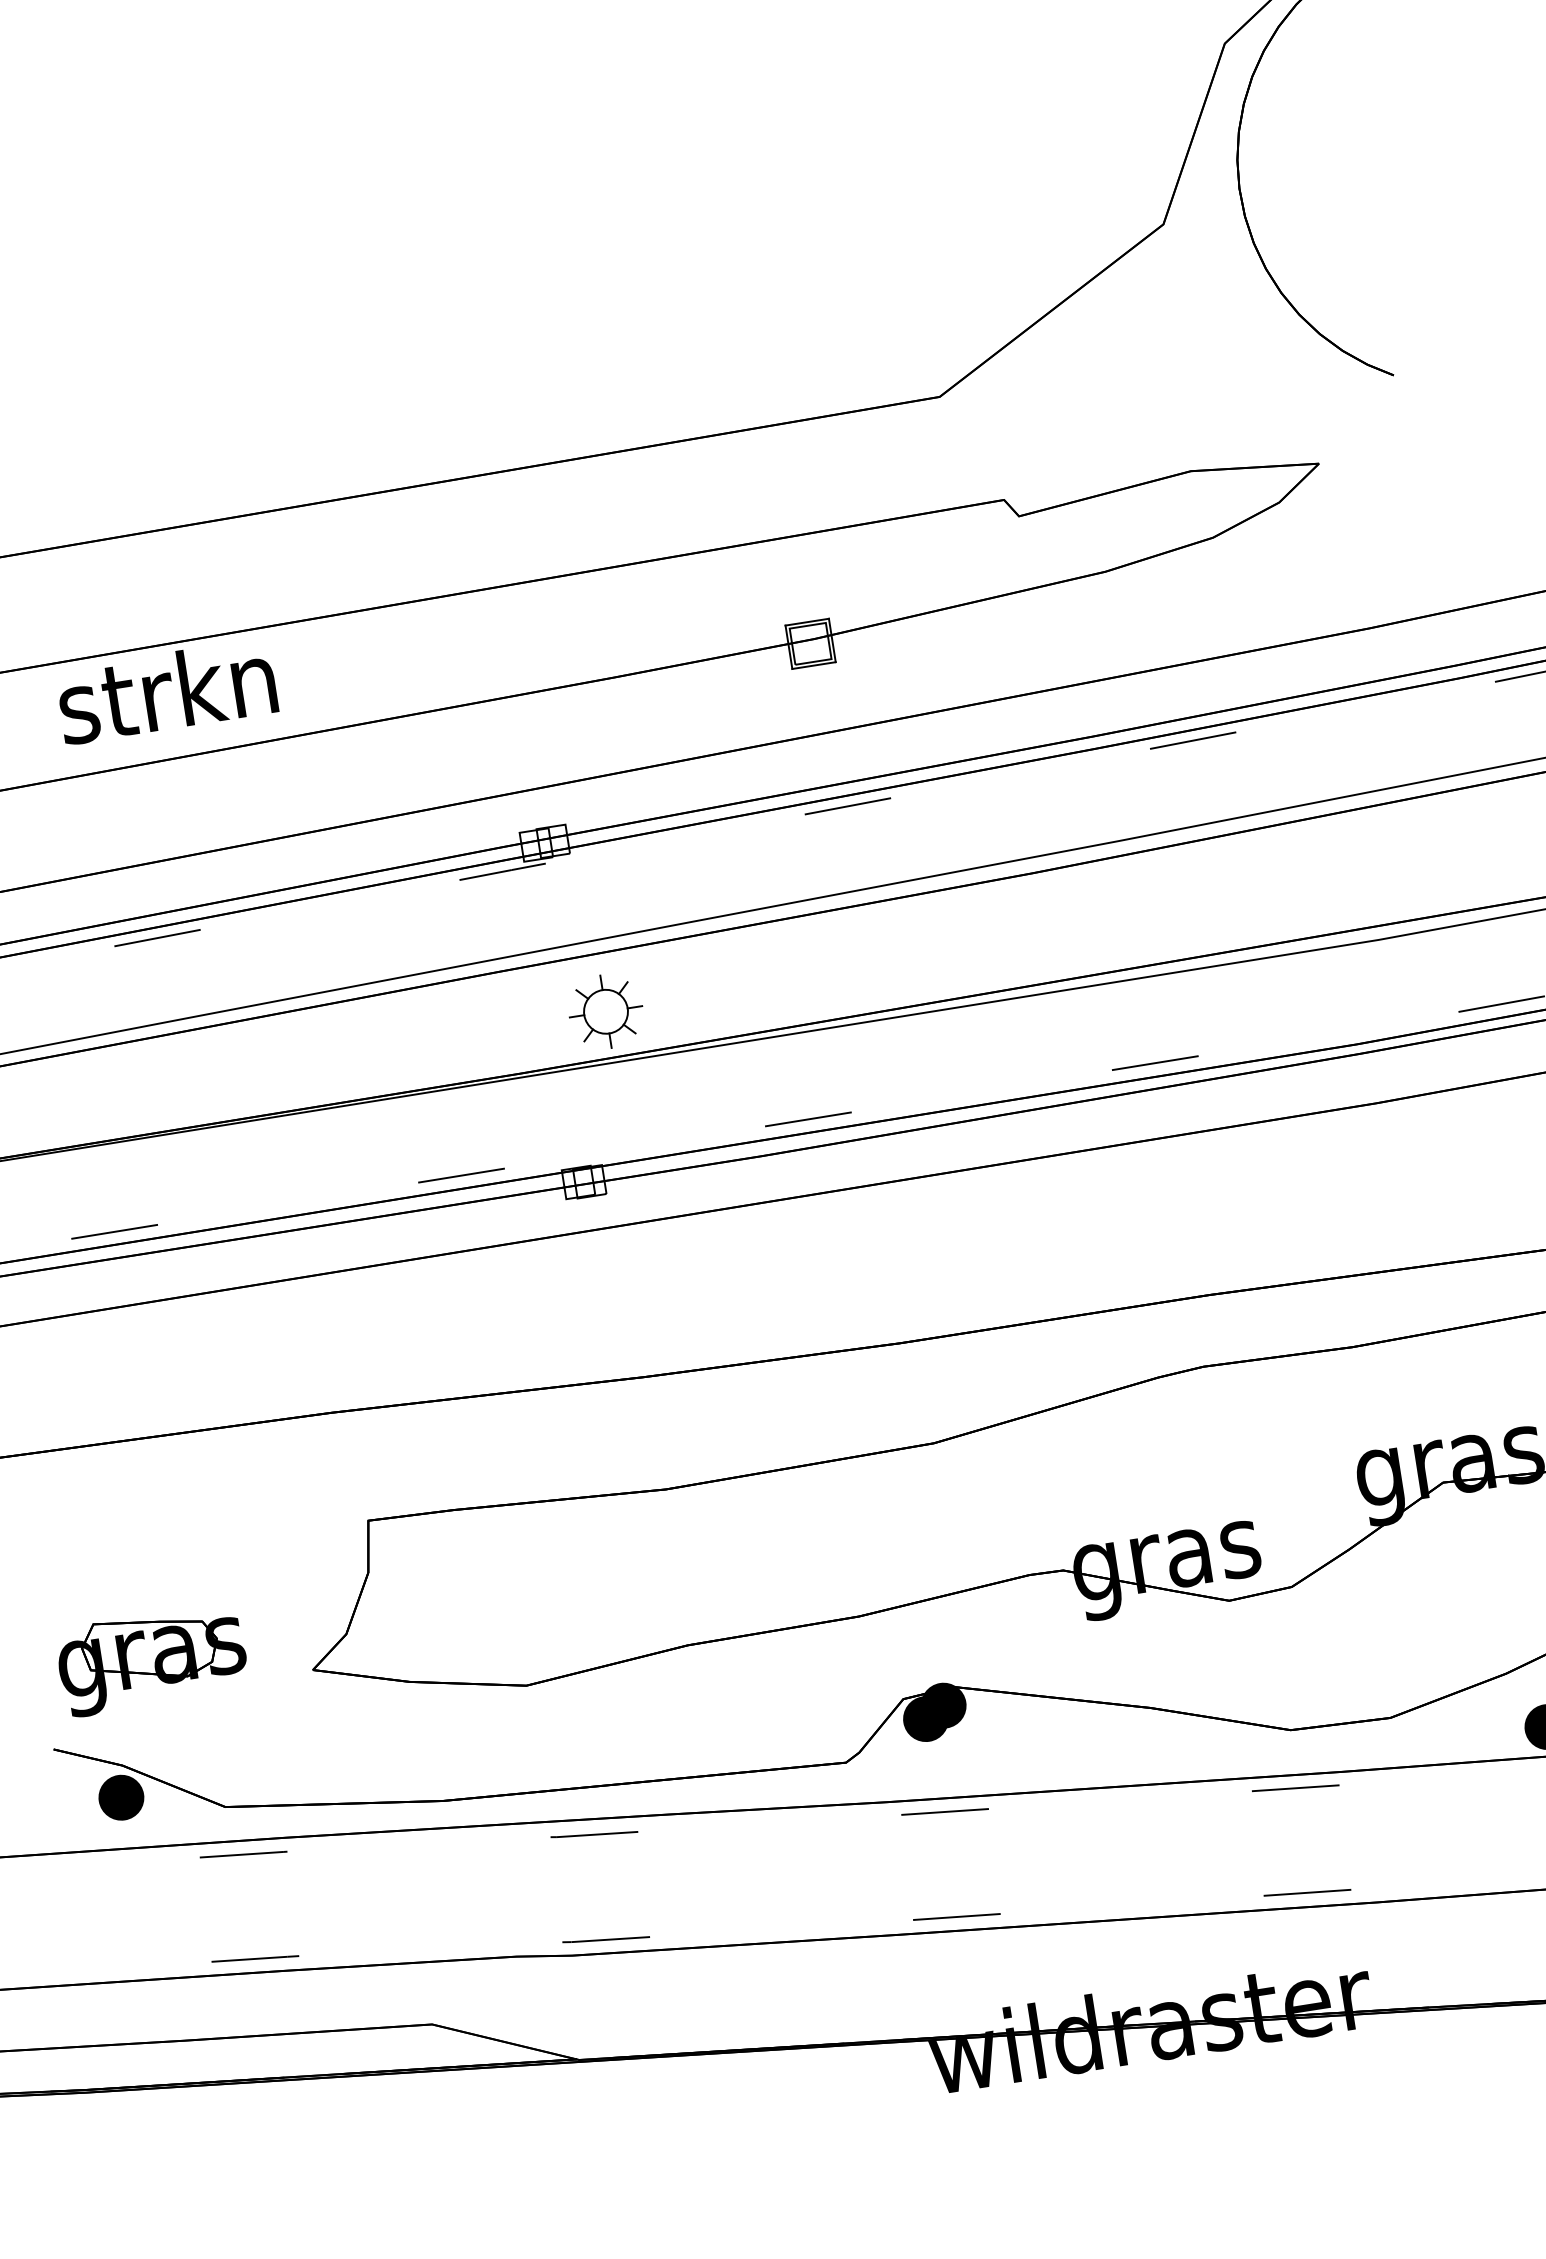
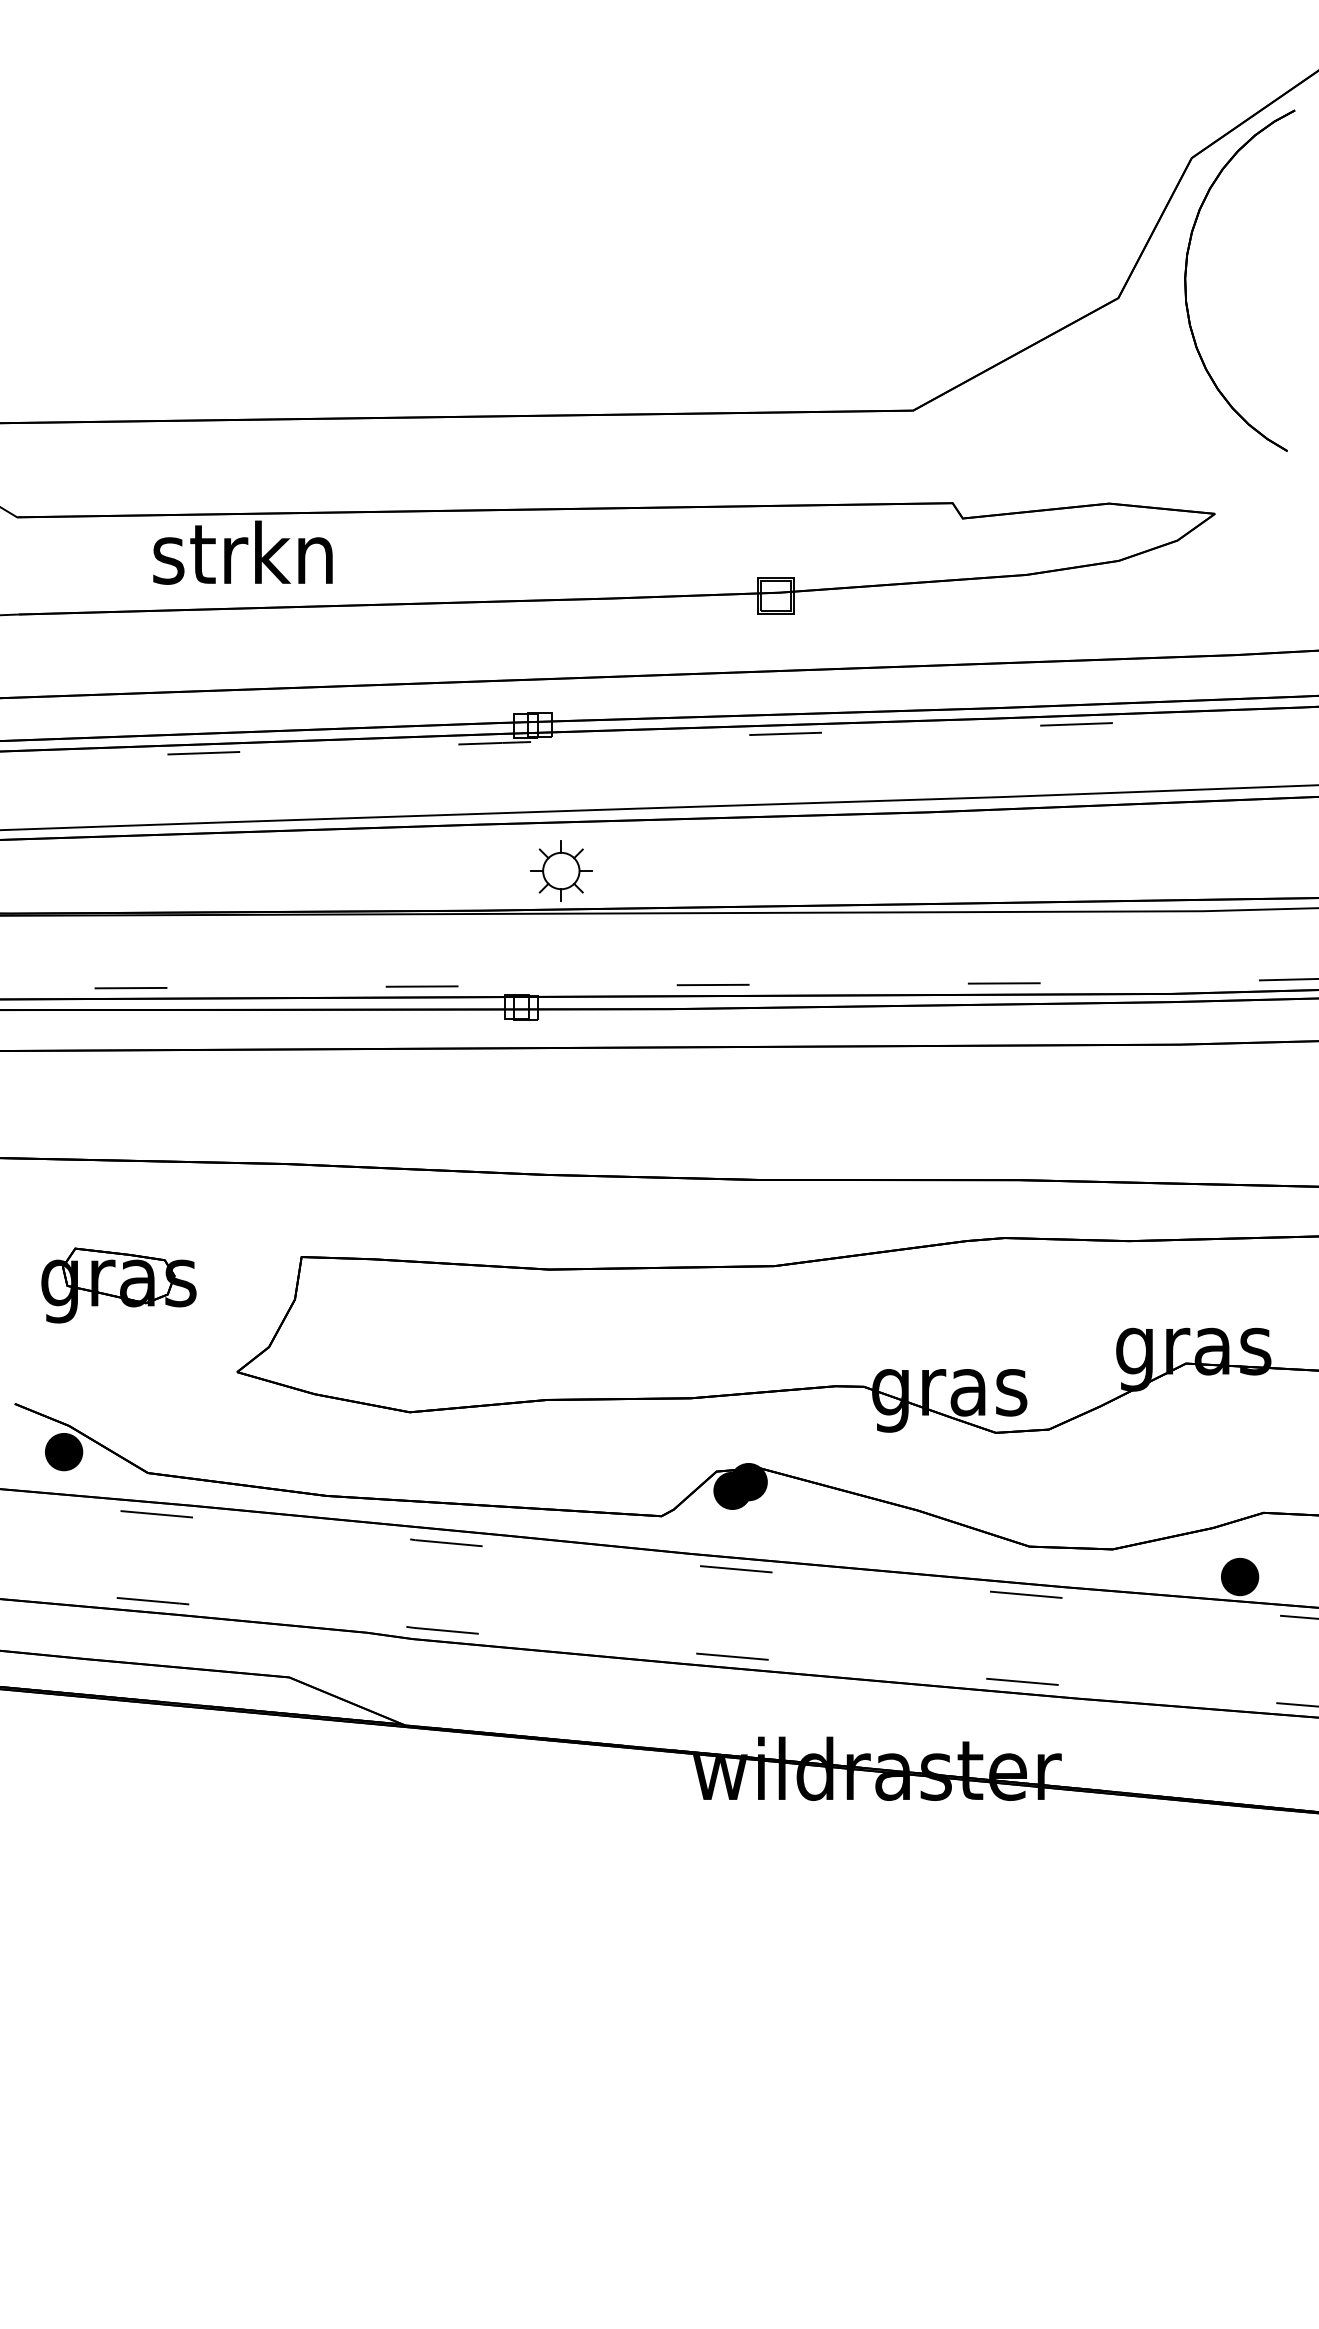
part: (151, 1660) -> (118, 1285), moved

